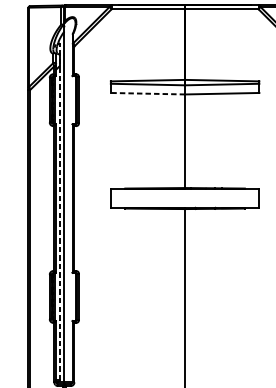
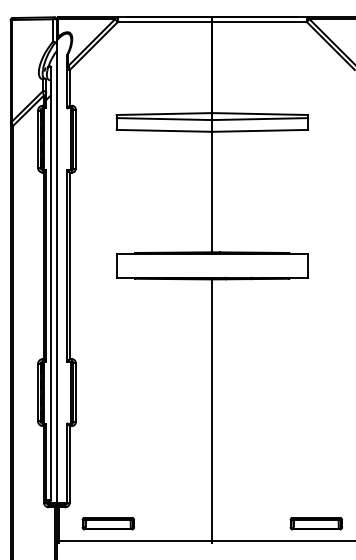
line: (147, 93) -> (164, 130), dashed -> solid
line: (60, 212) -> (51, 283), dashed -> solid

